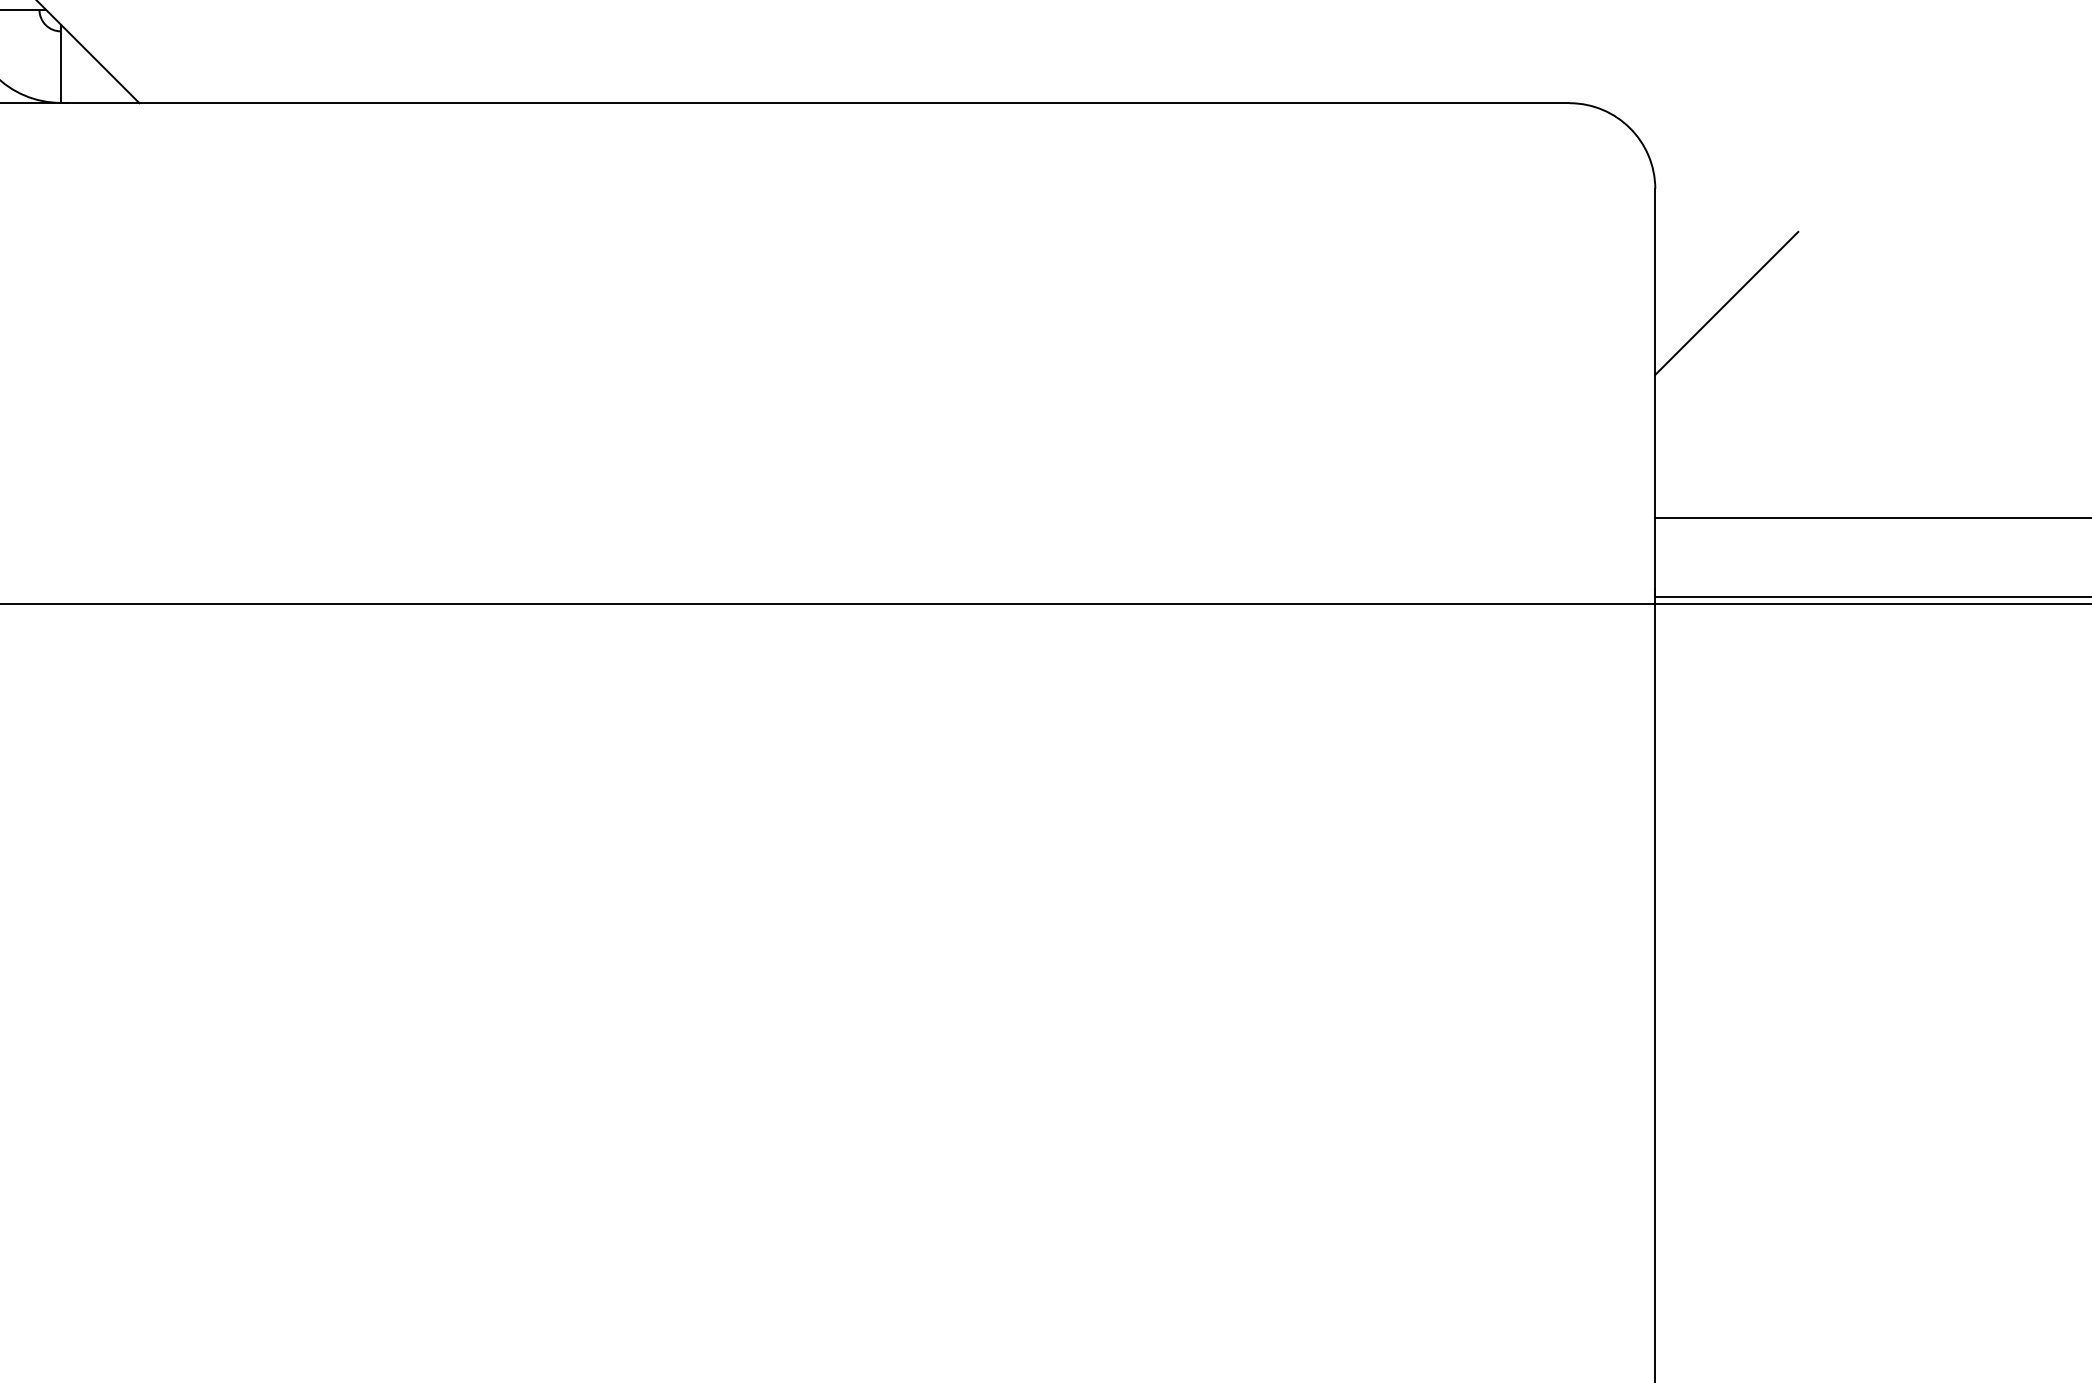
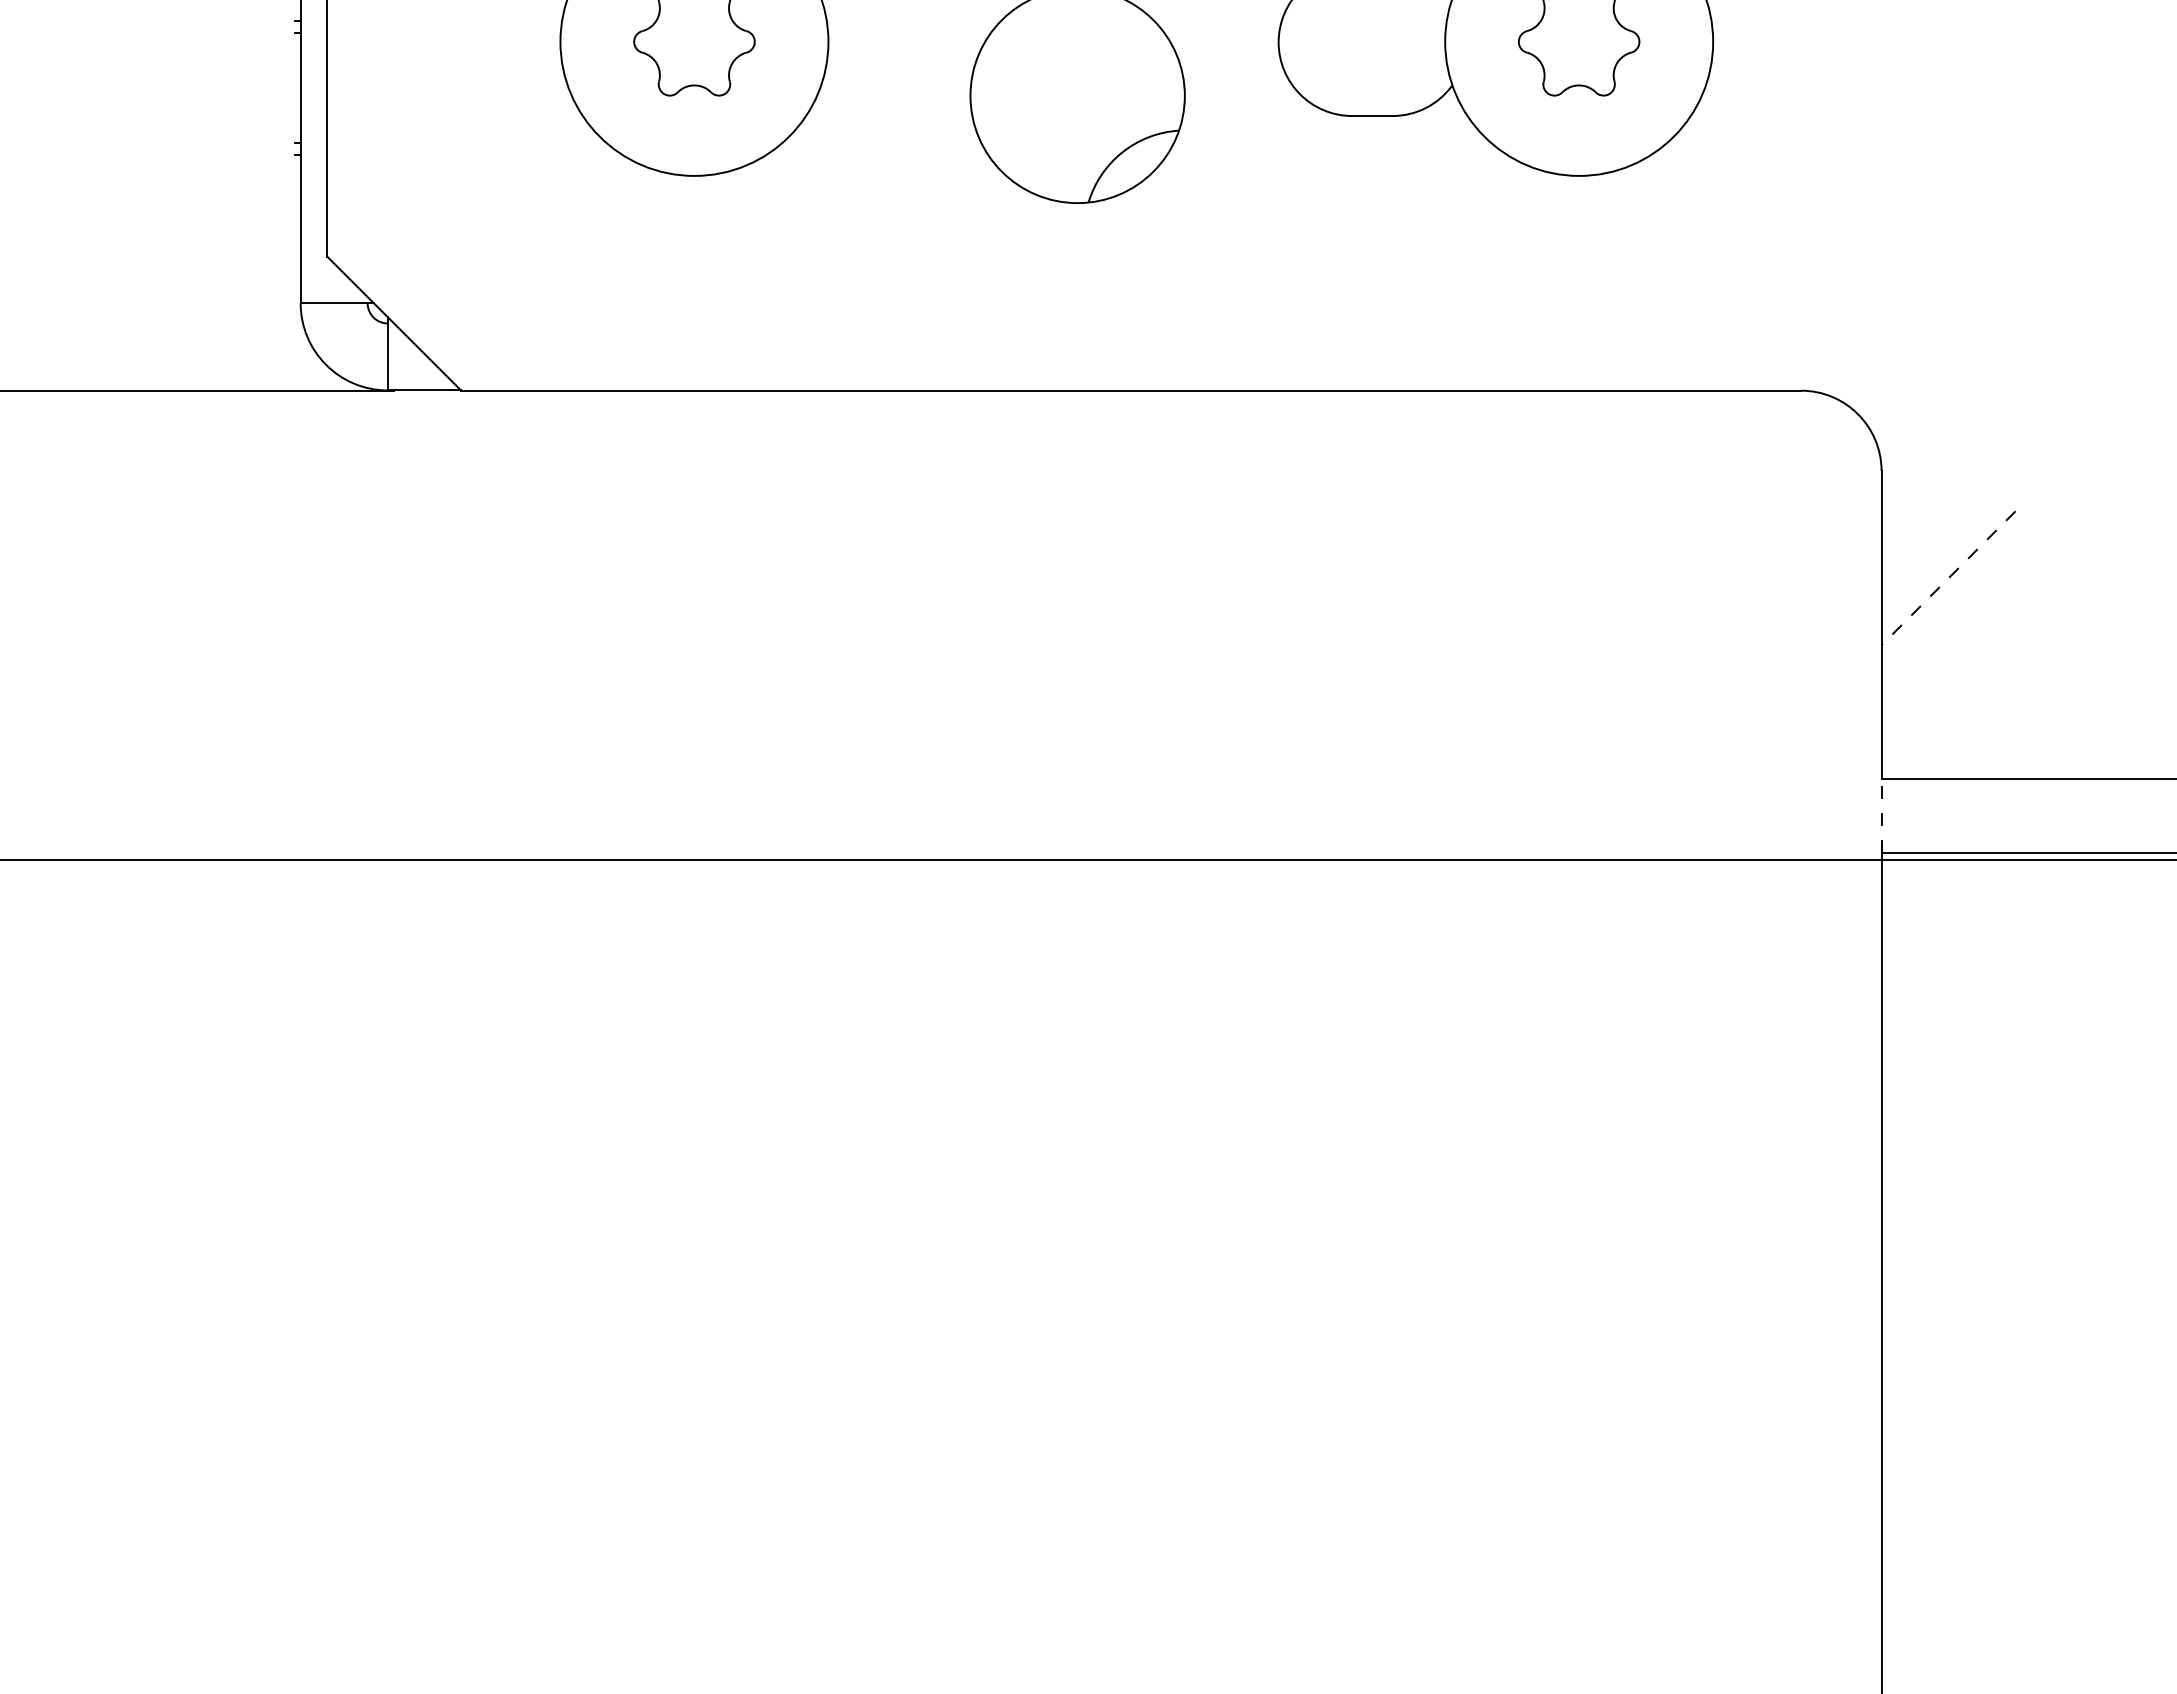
line: (1726, 303) -> (1948, 578), solid -> dashed
line: (1655, 557) -> (1881, 816), solid -> dashed

